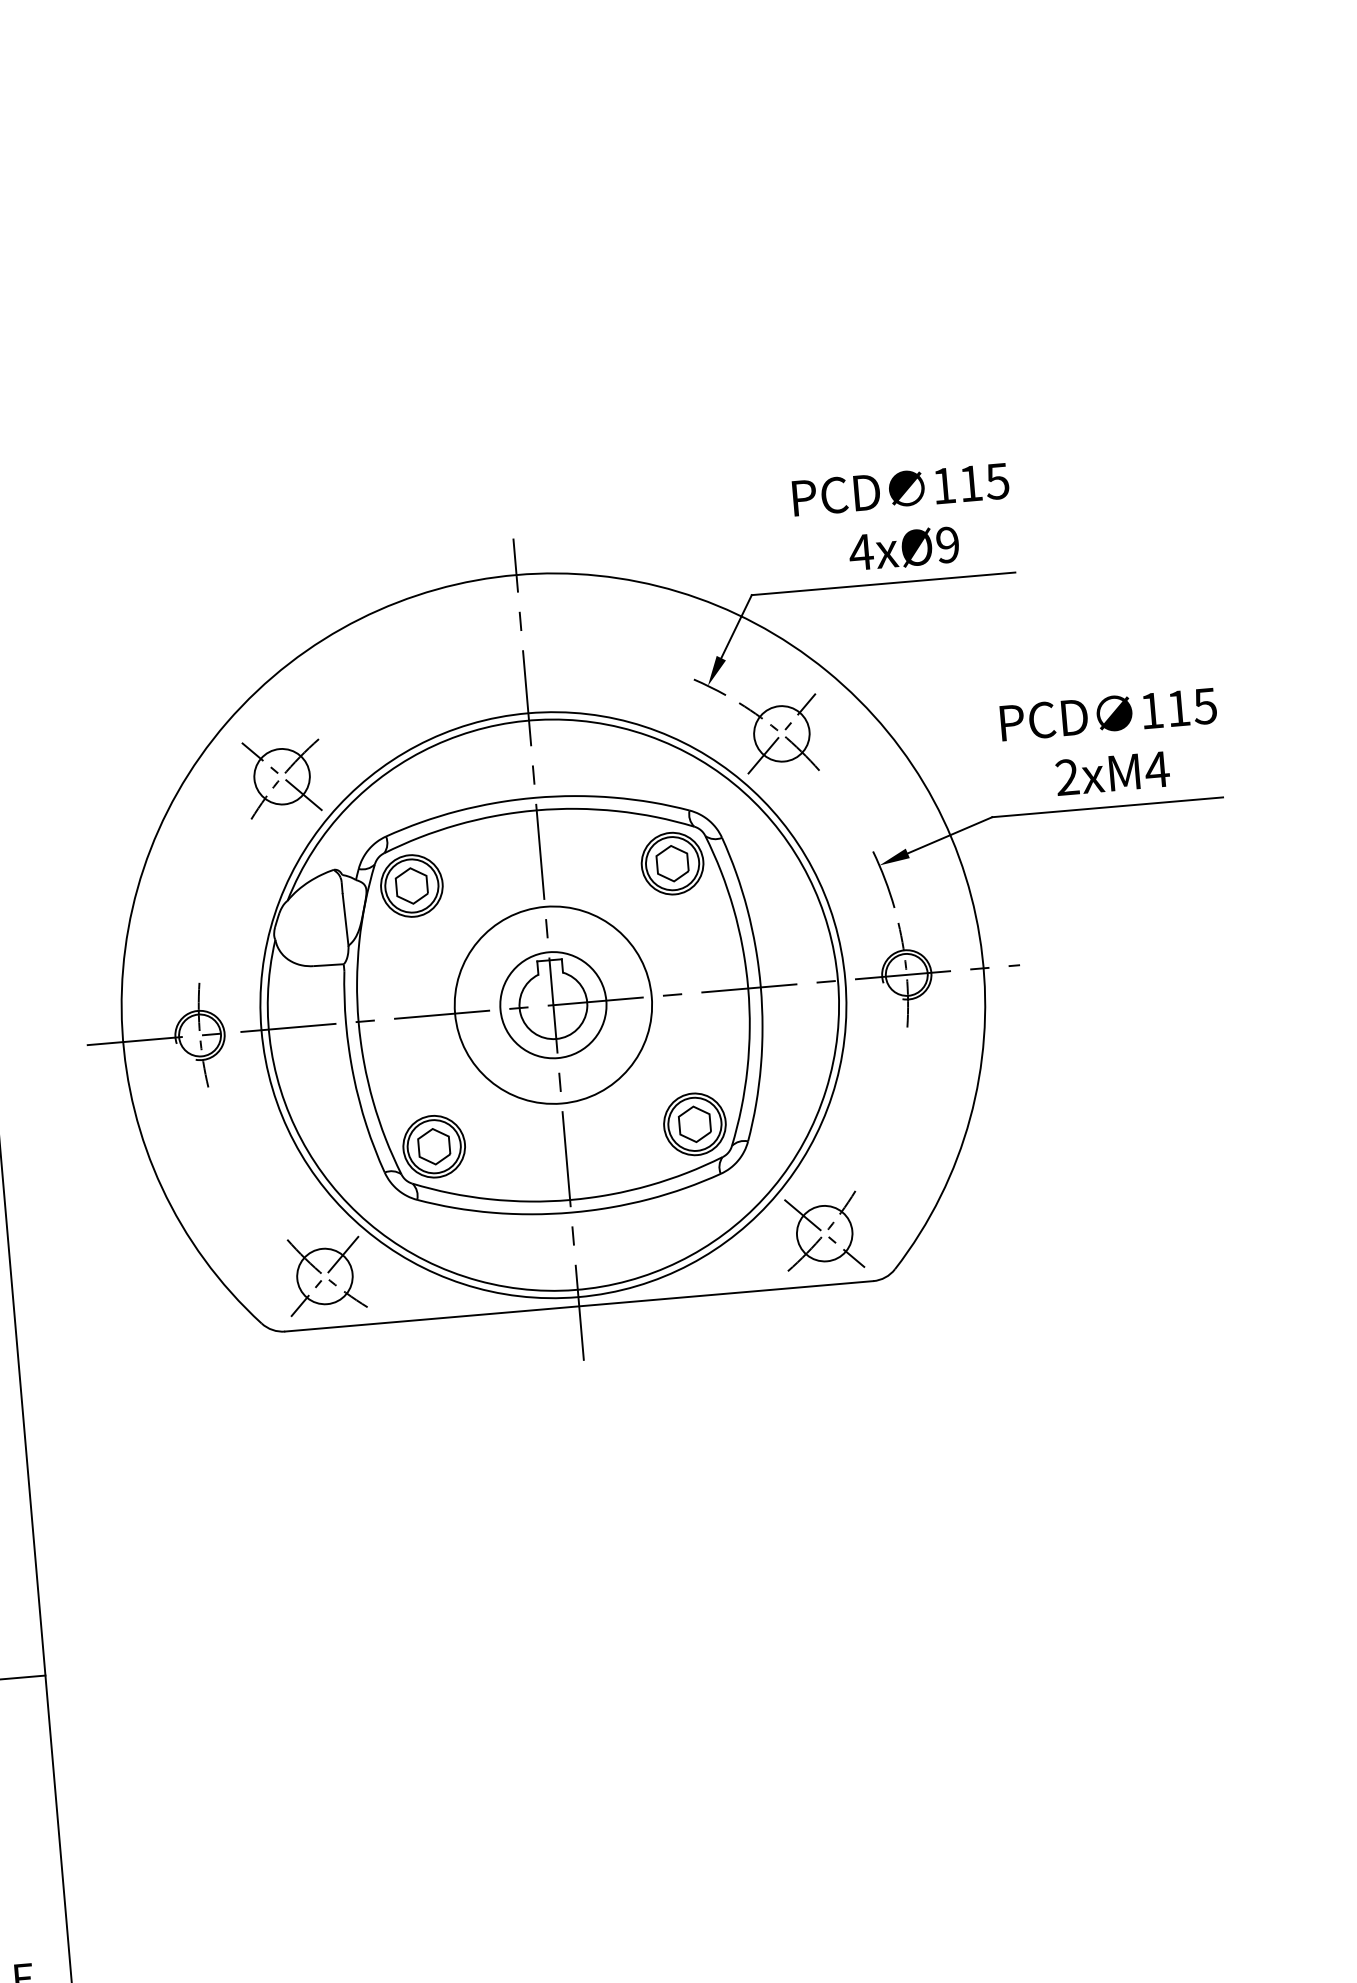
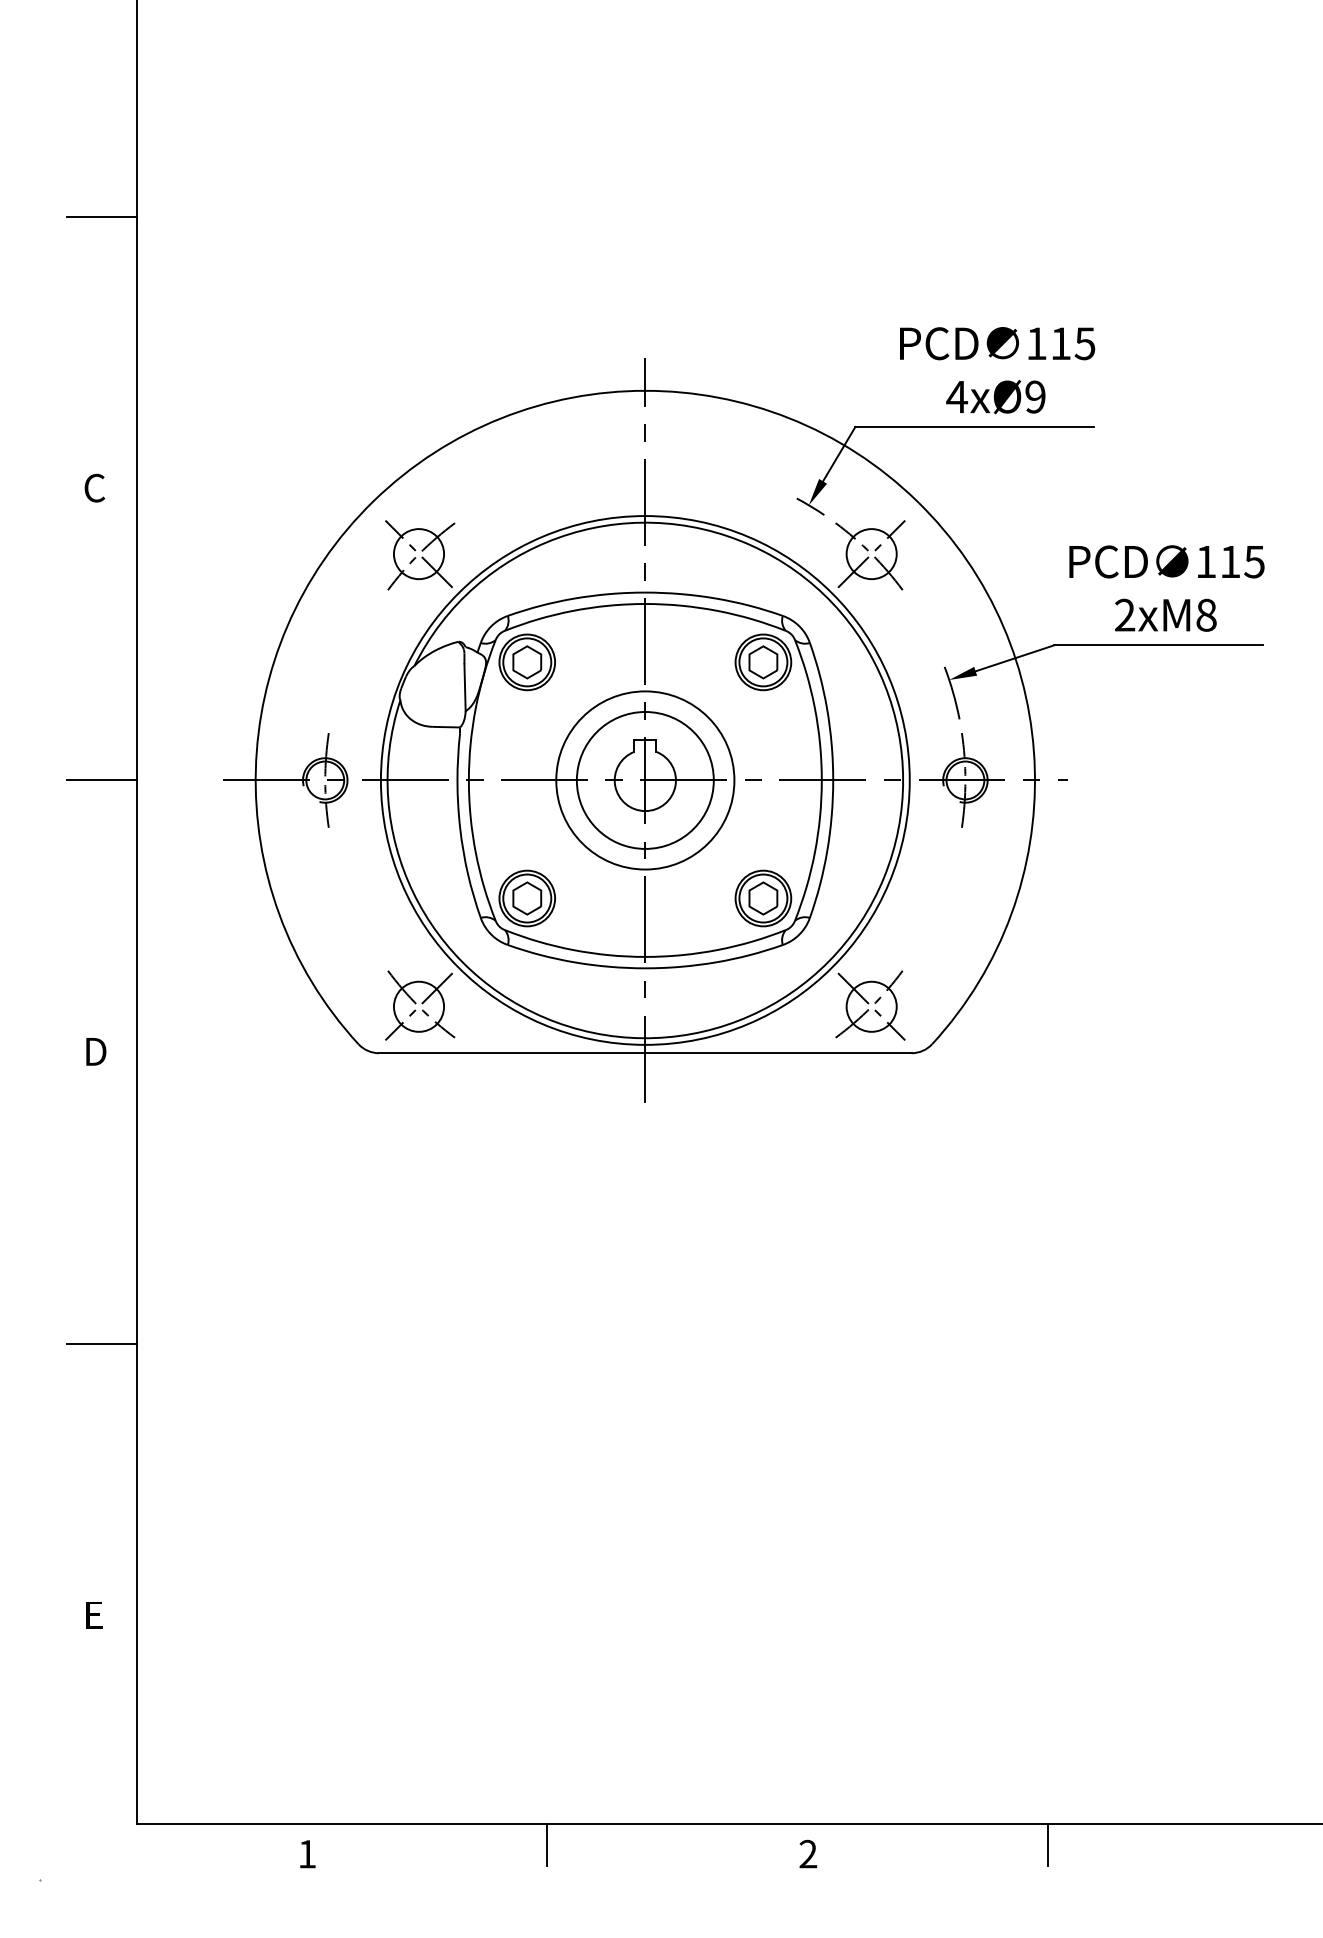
text: (1157, 768) -> (1206, 614), 2xM4 -> 2xM8
circle: (552, 1005) -> (644, 780), size x1.43

